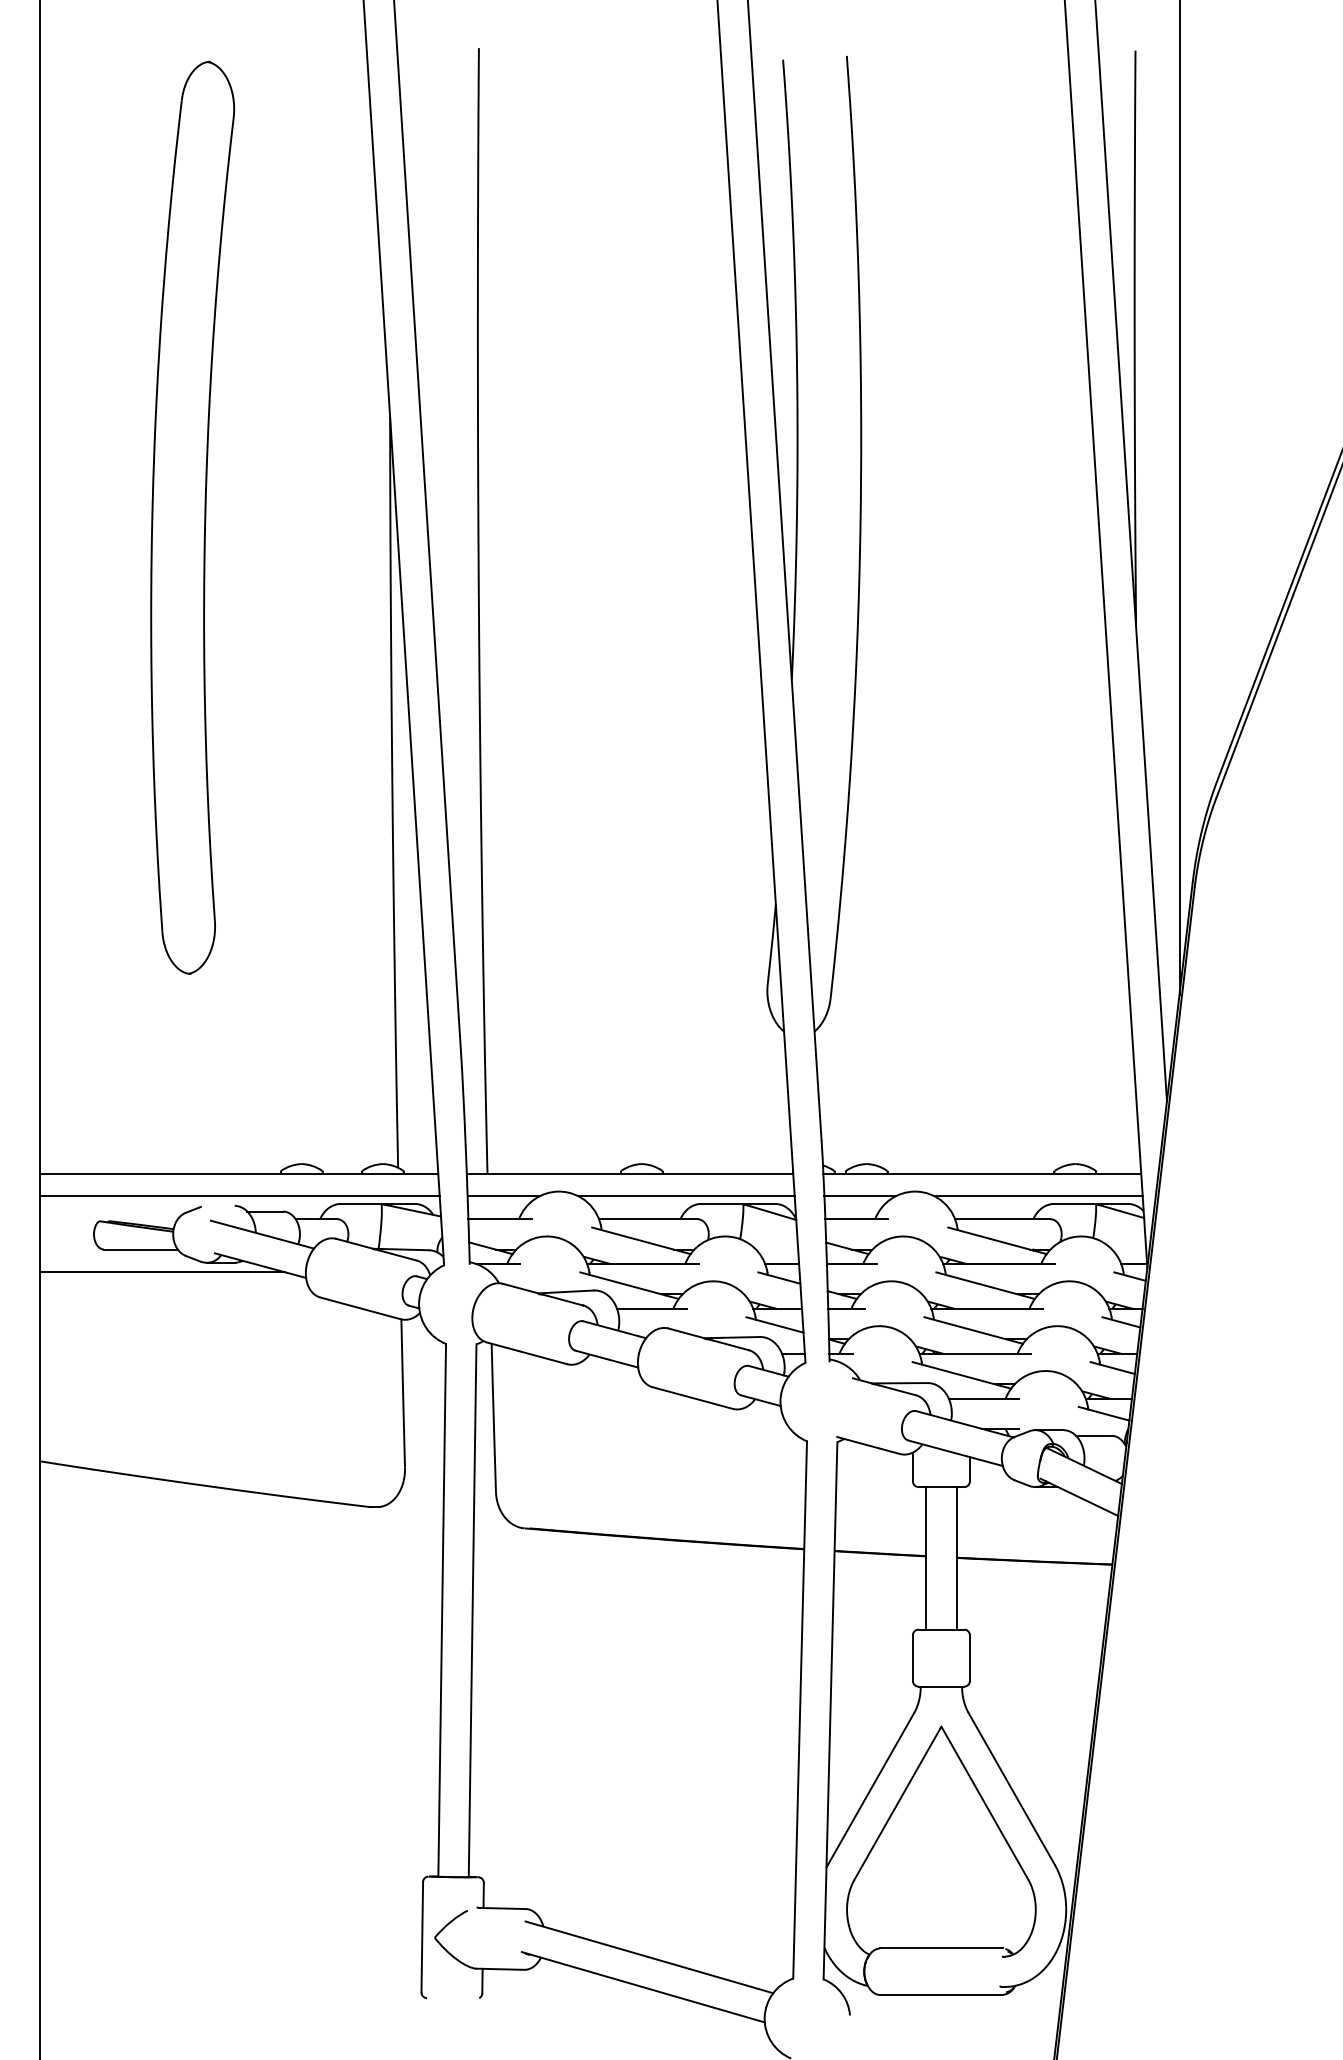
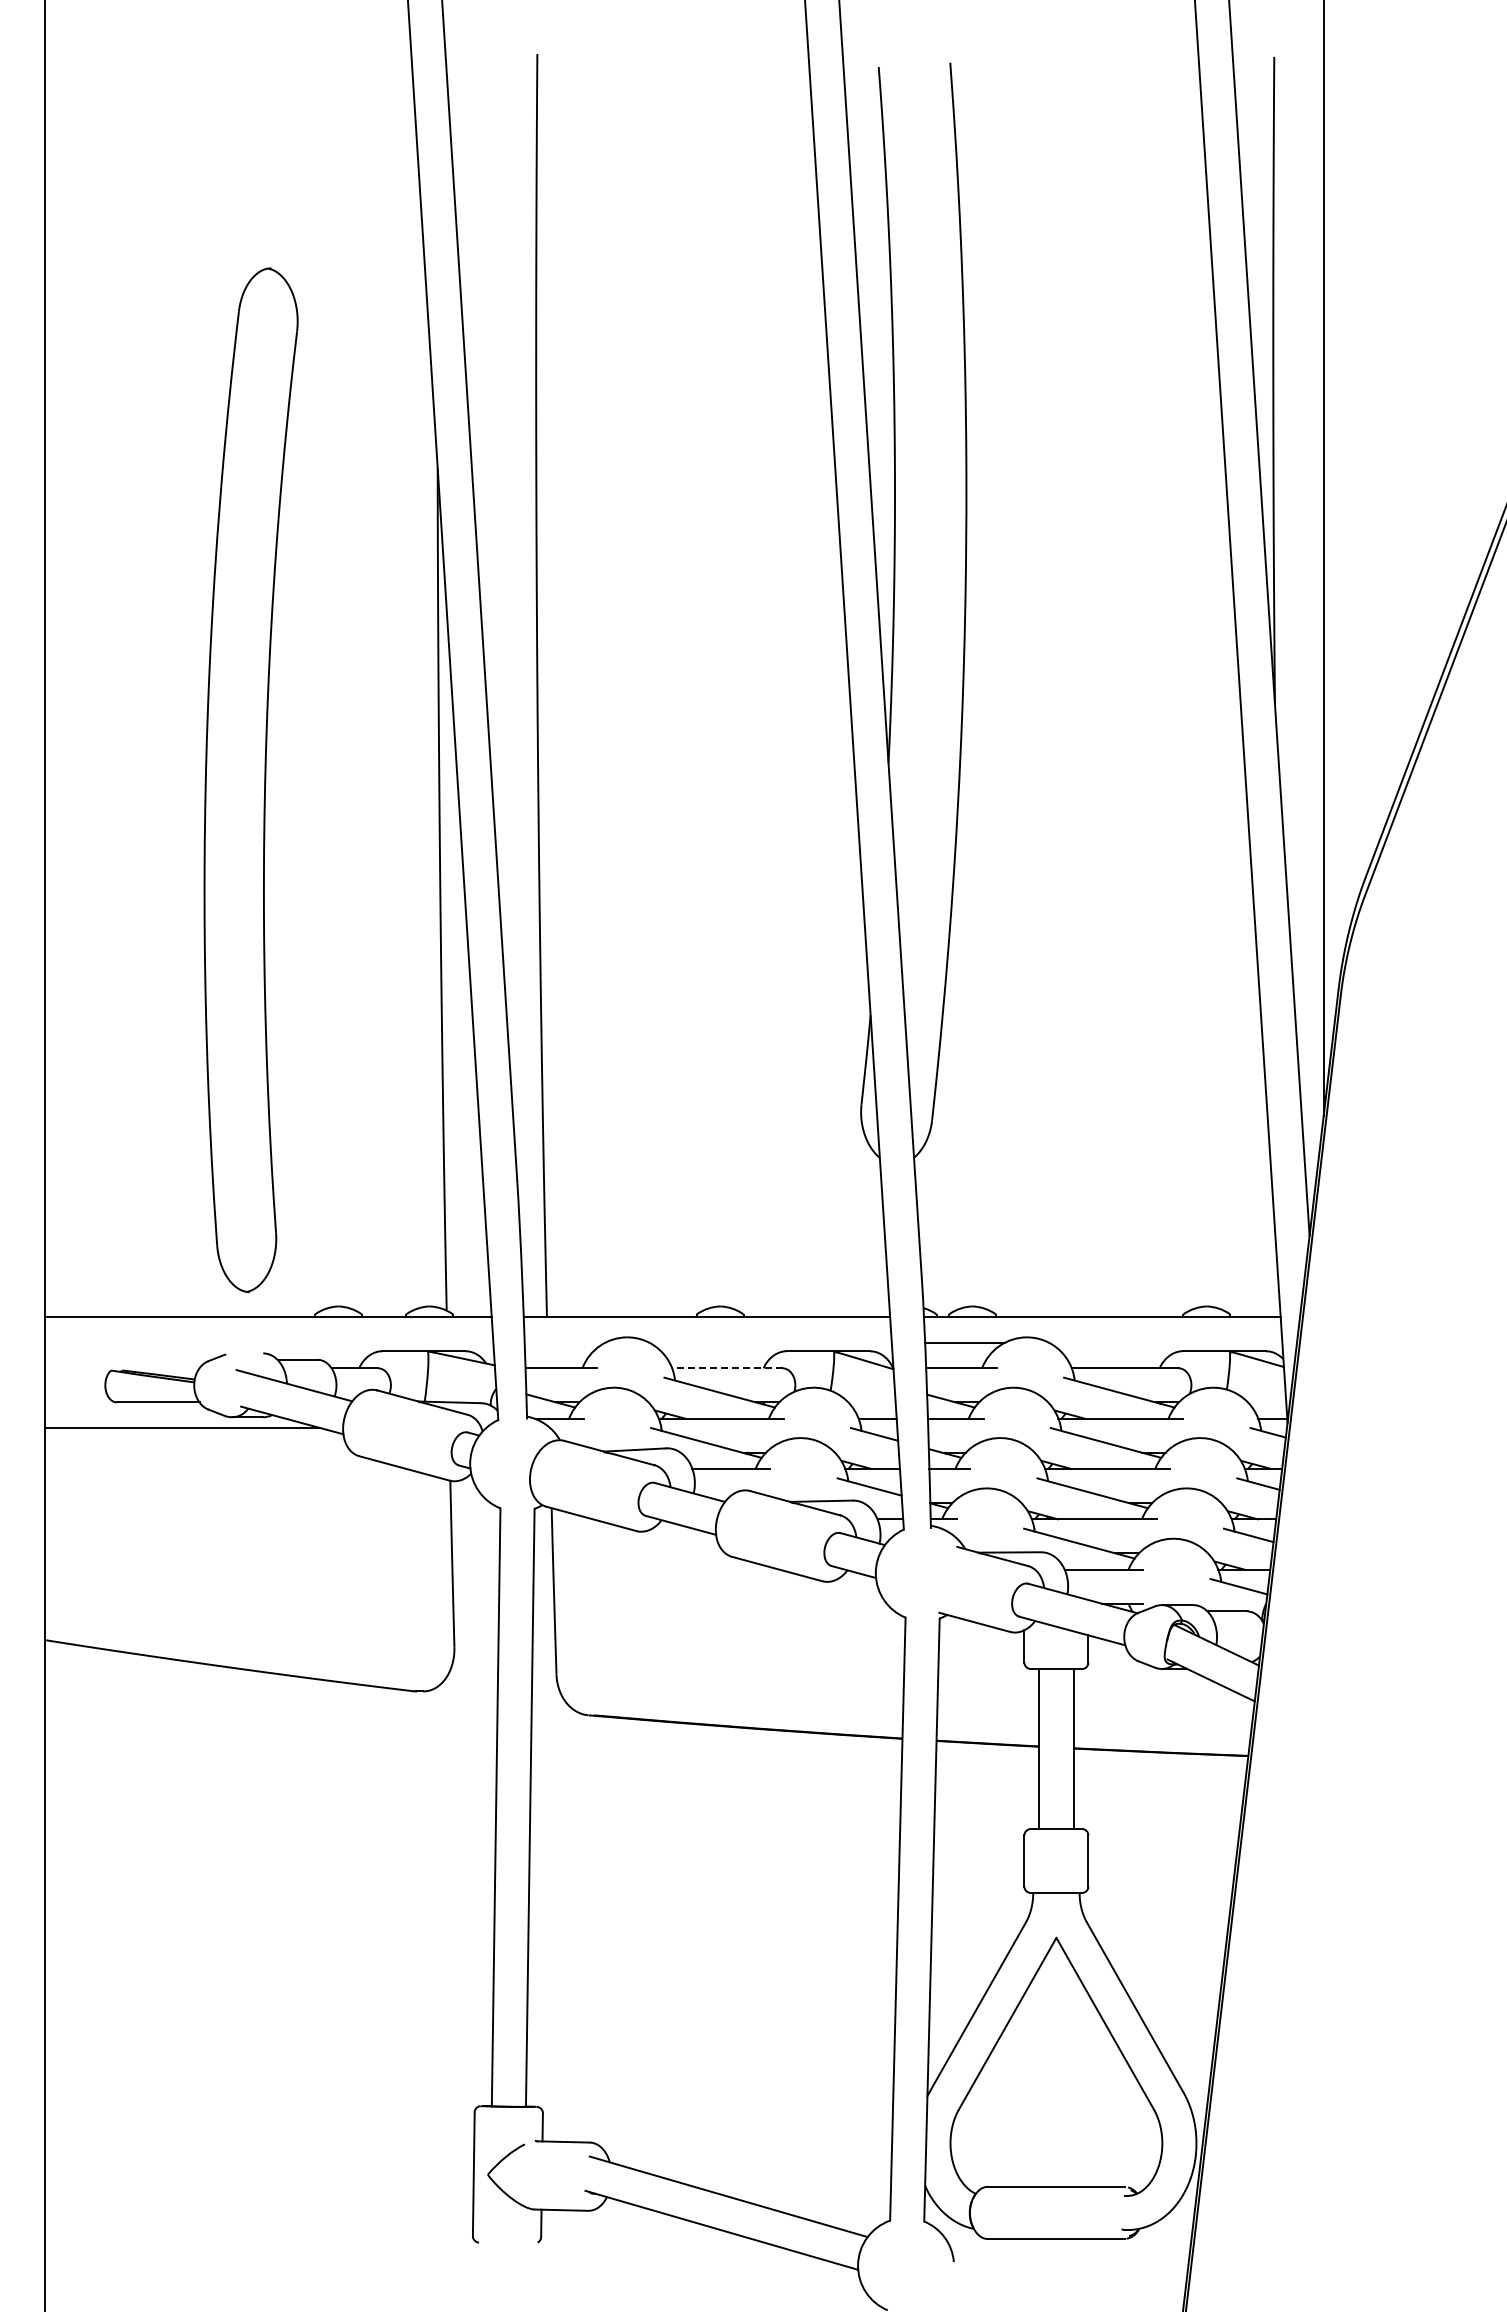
part: (192, 518) -> (250, 780), moved
line: (240, 1196) -> (269, 1342), removed
line: (503, 1196) -> (564, 1342), removed
line: (686, 1196) -> (770, 1342), removed
line: (1038, 1196) -> (1165, 1342), removed
line: (647, 1219) -> (726, 1368), solid -> dashed

